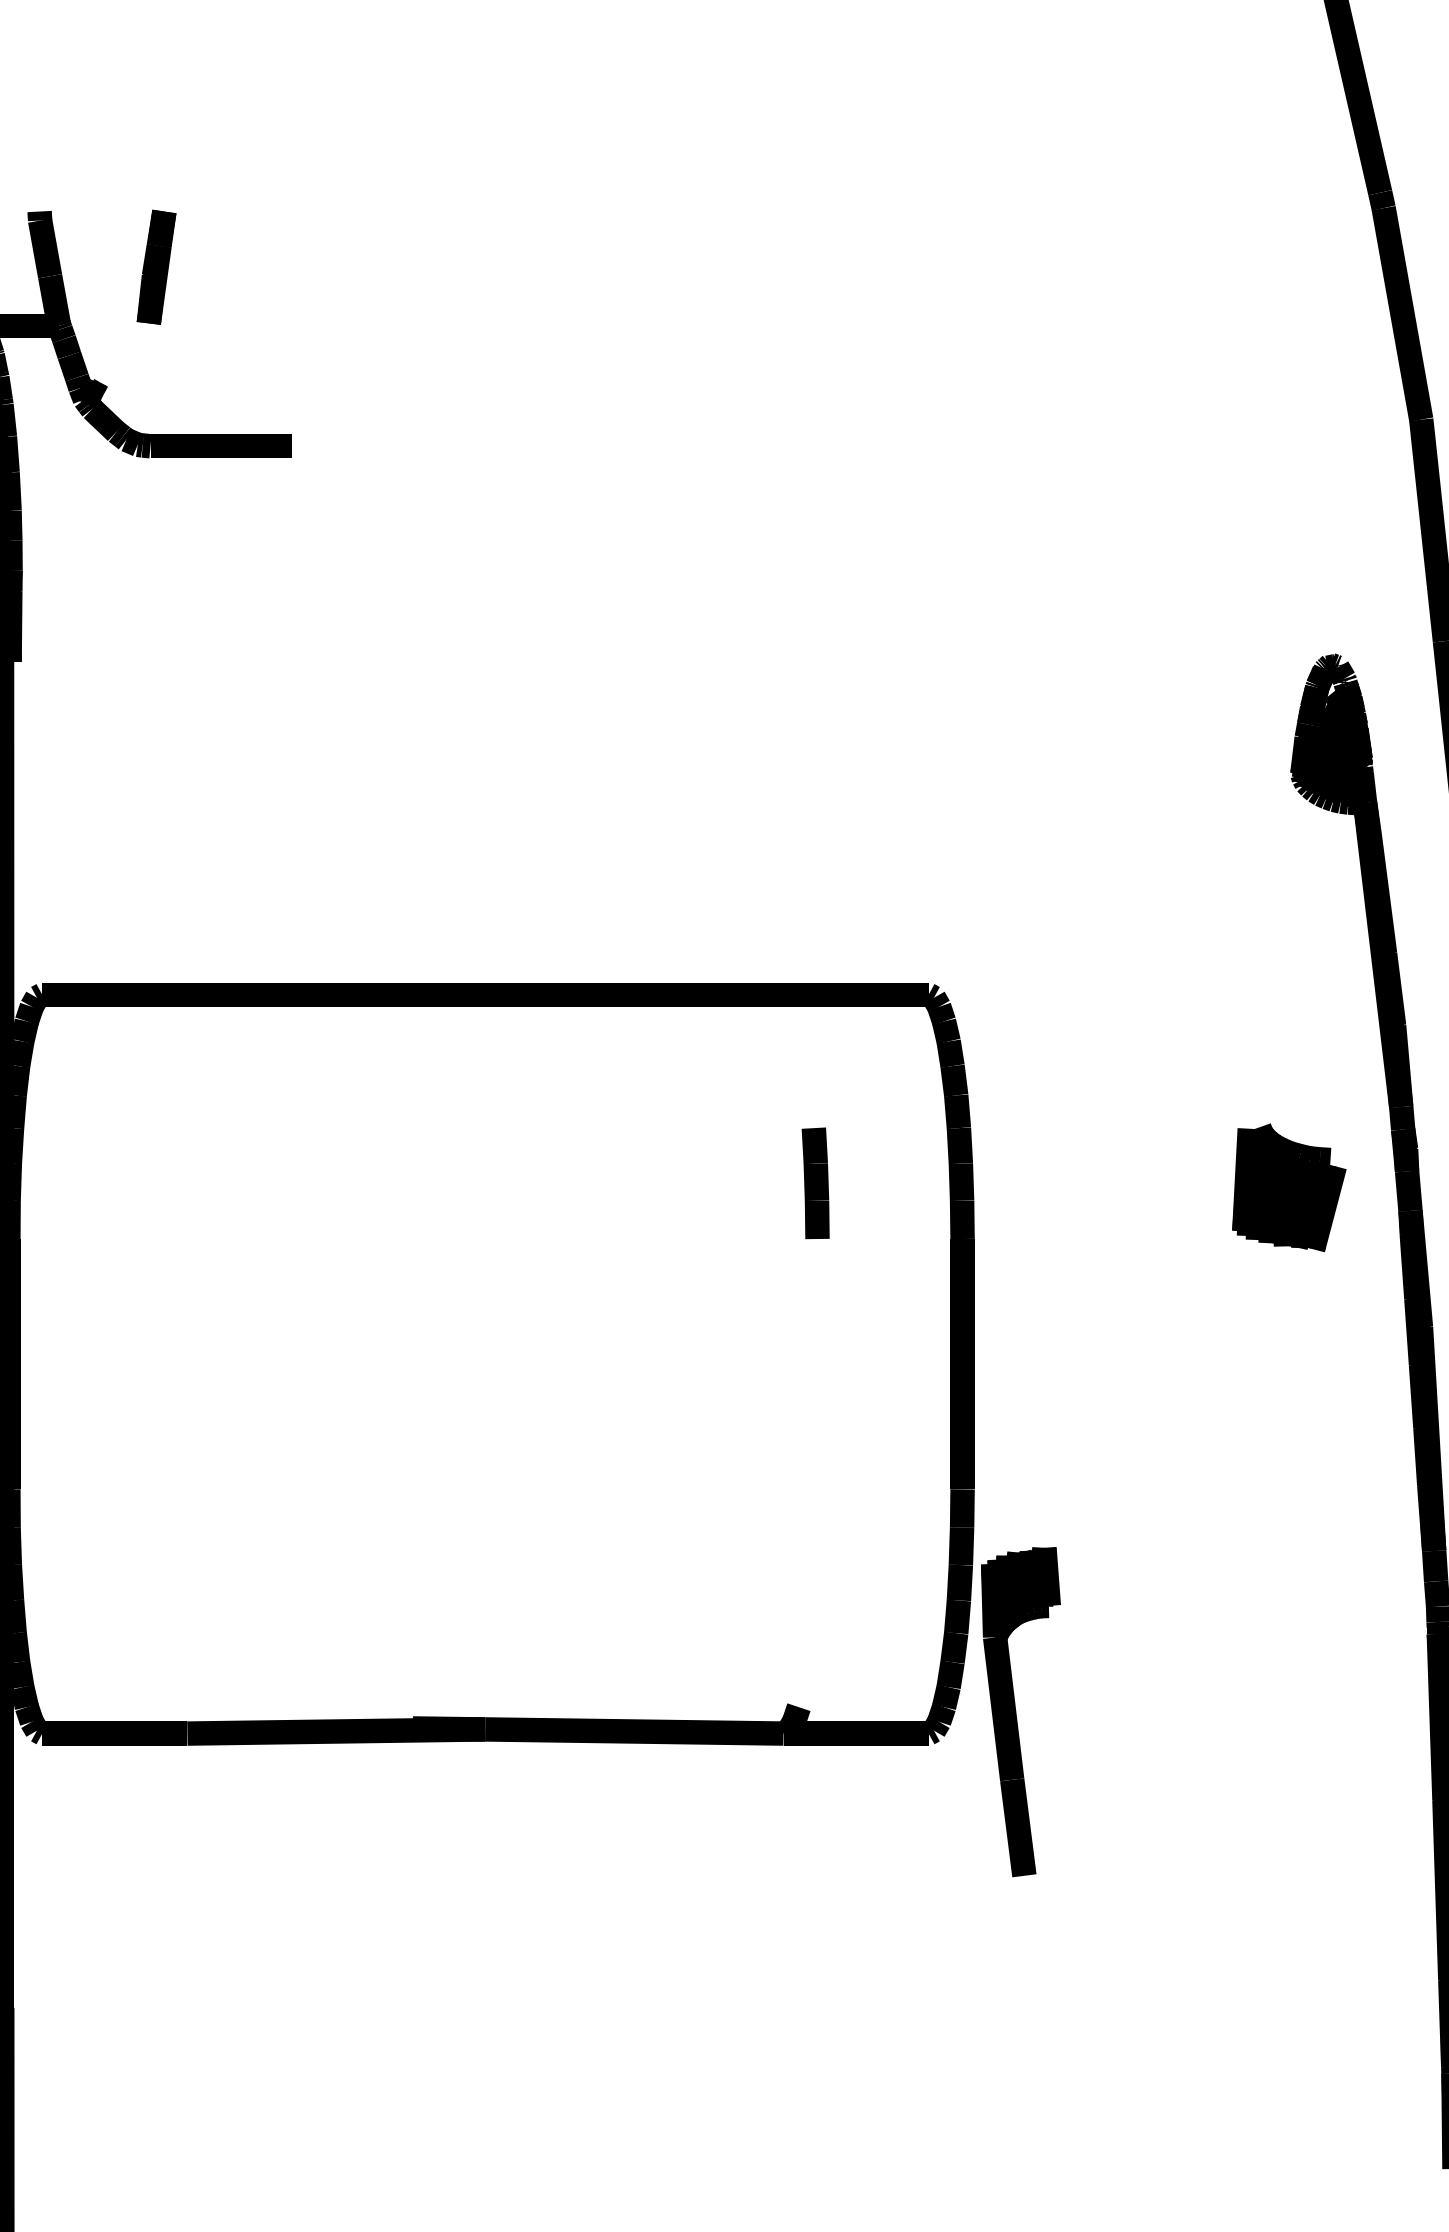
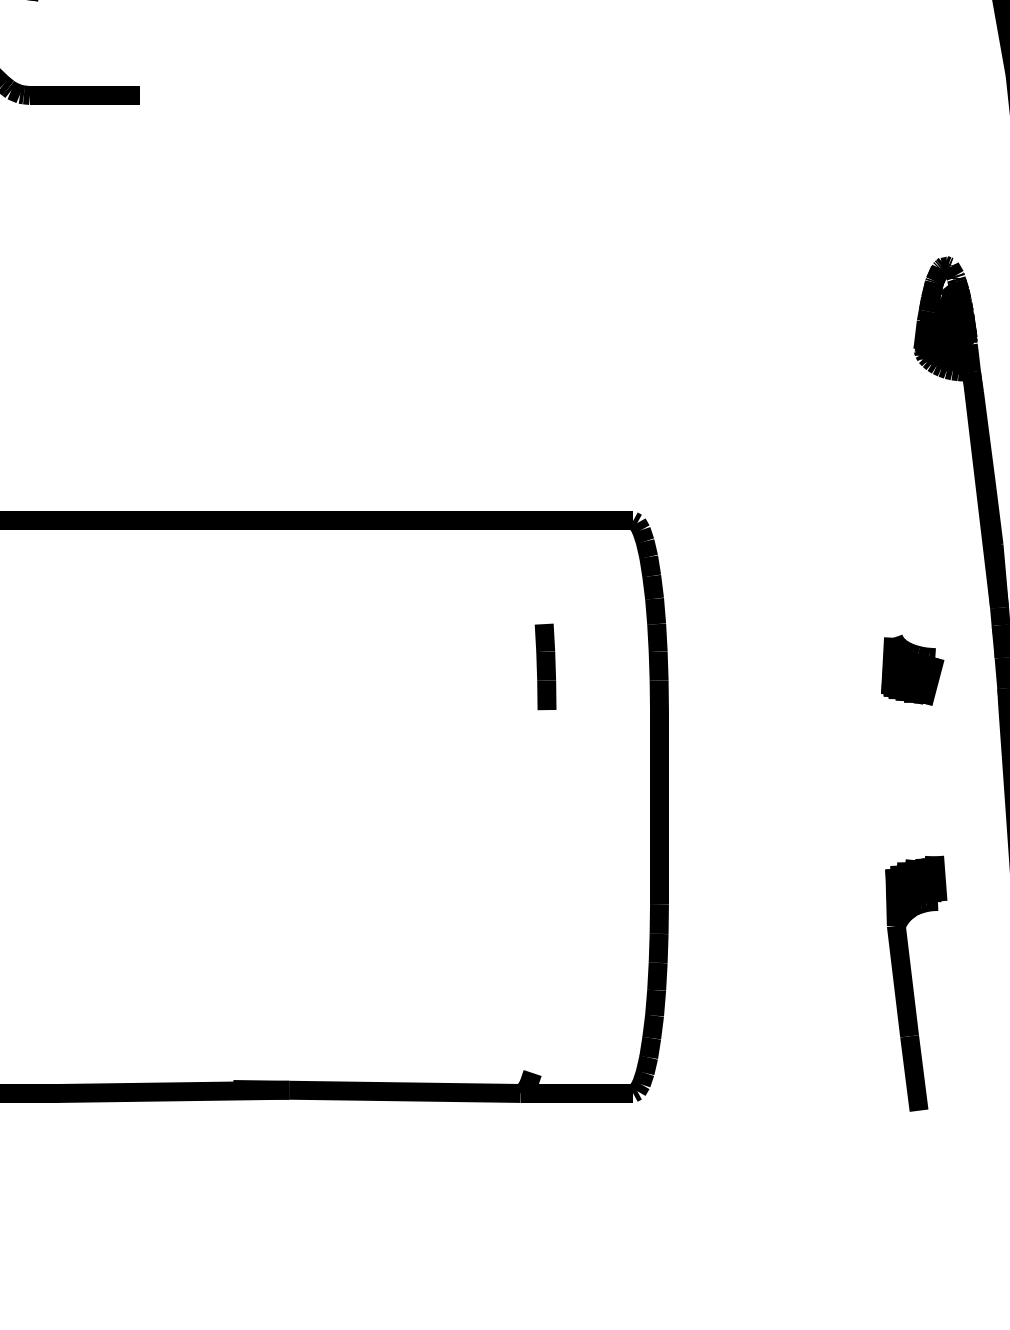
part: (1288, 1187) -> (912, 670), size x0.71
part: (1020, 1712) -> (916, 984), moved

